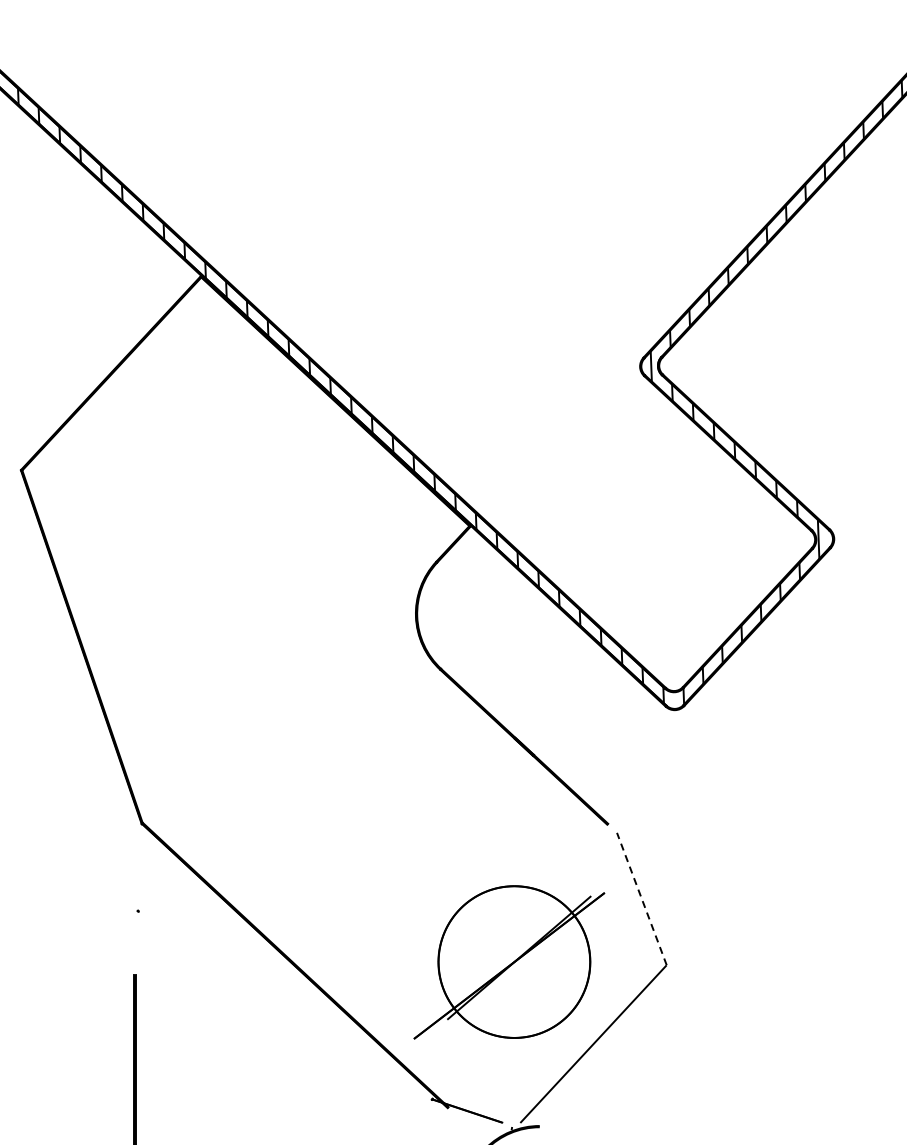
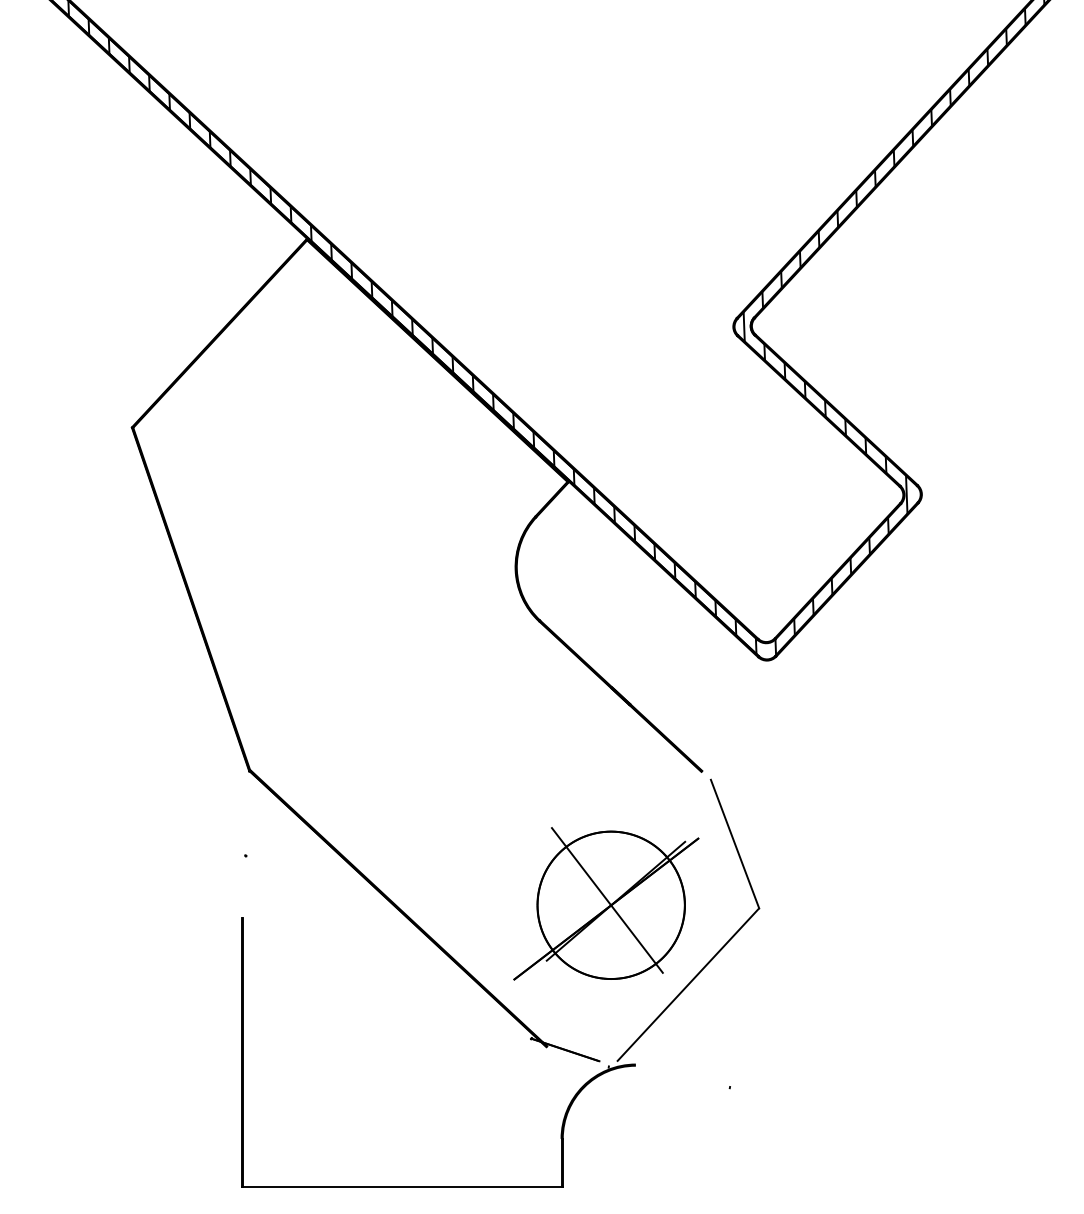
line: (642, 899) -> (735, 844), dashed -> solid
line: (510, 957) -> (607, 900), added

